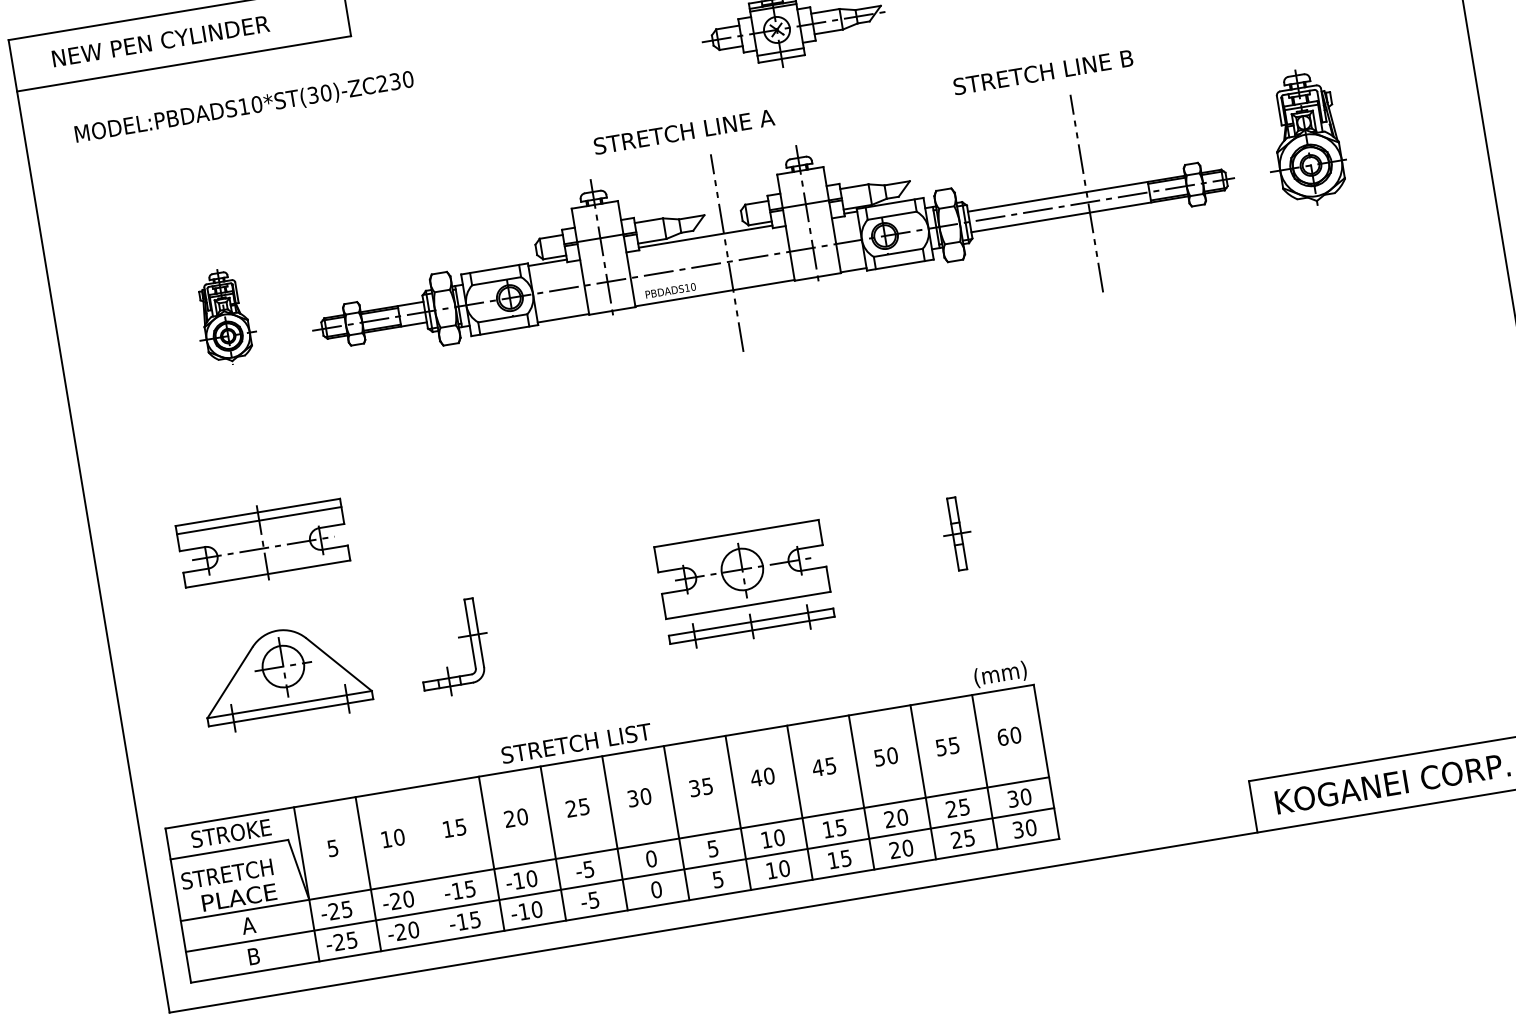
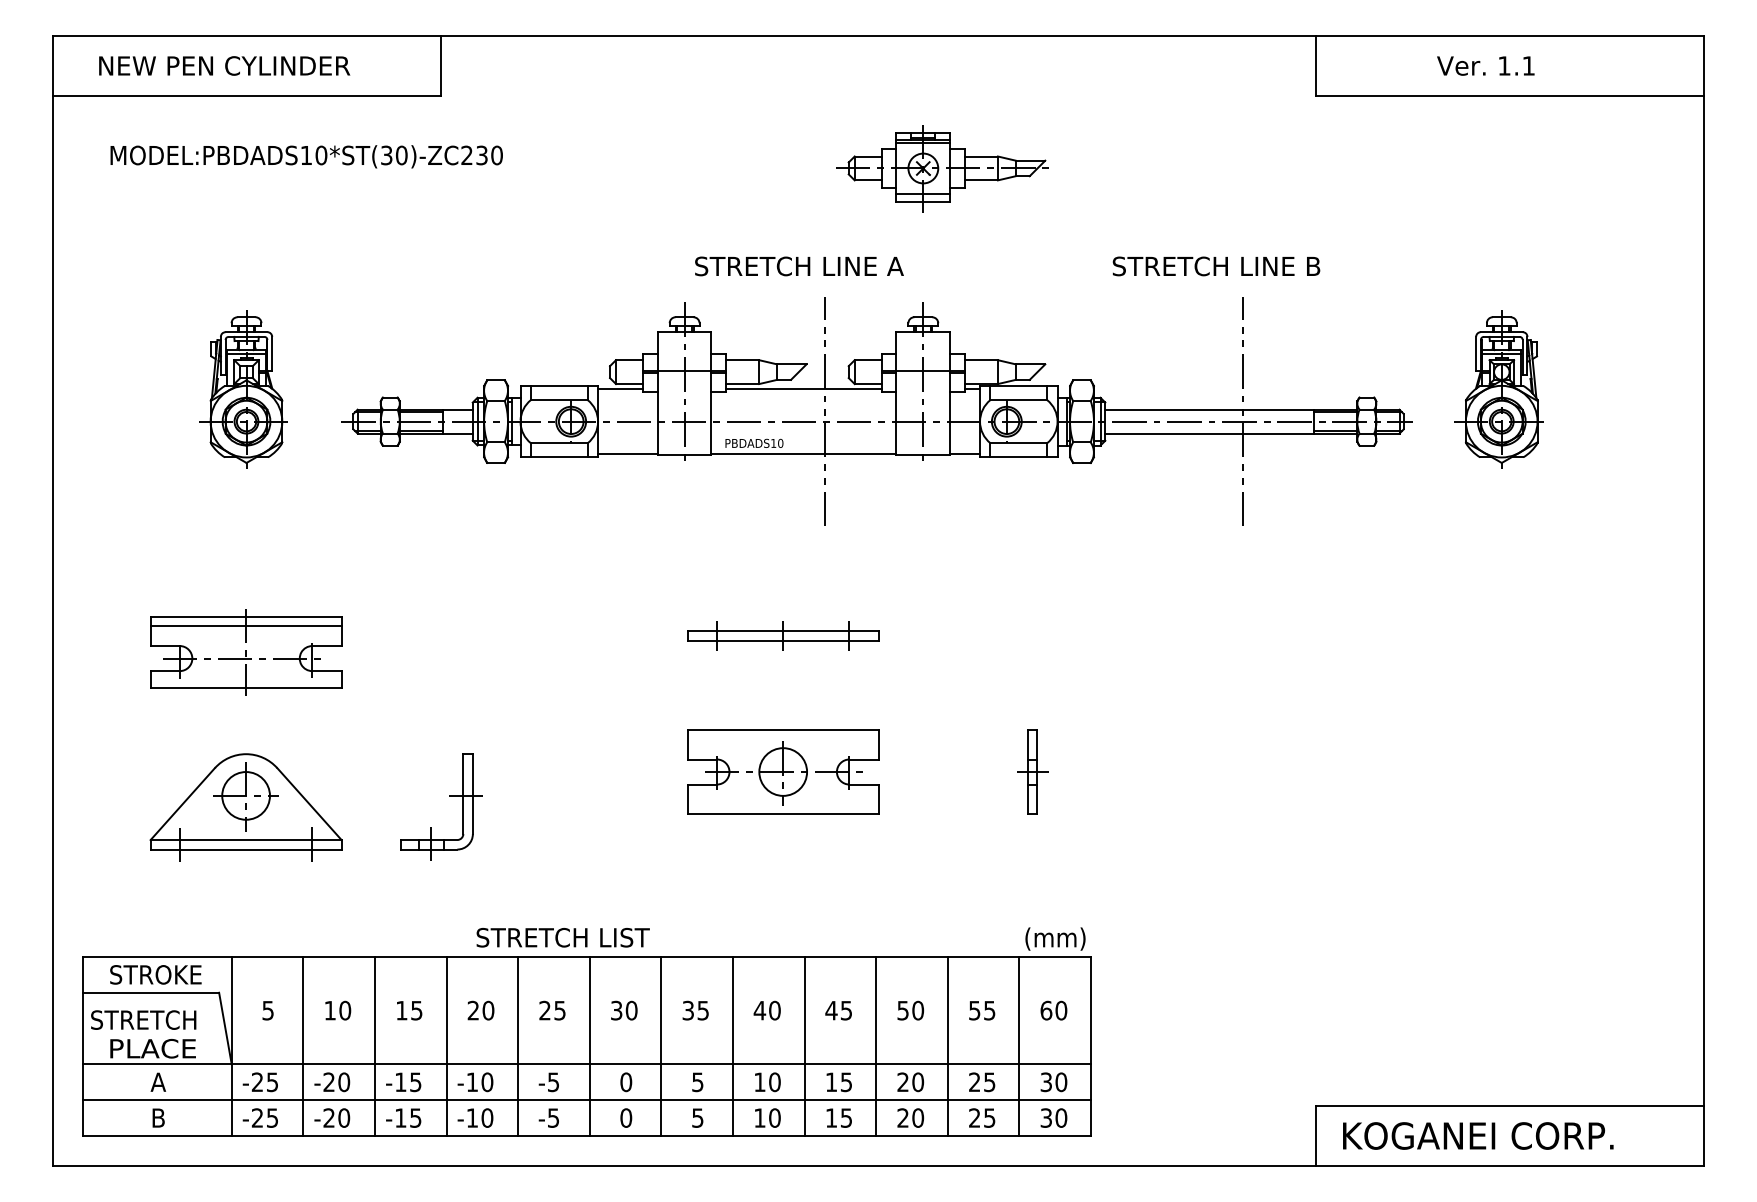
part: (223, 317) -> (243, 389), size x1.43
part: (751, 625) -> (783, 635), moved
line: (429, 864) -> (374, 1046), added

